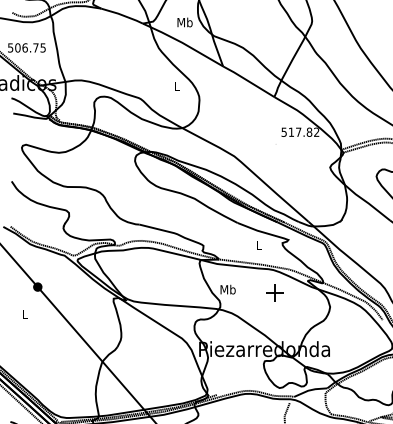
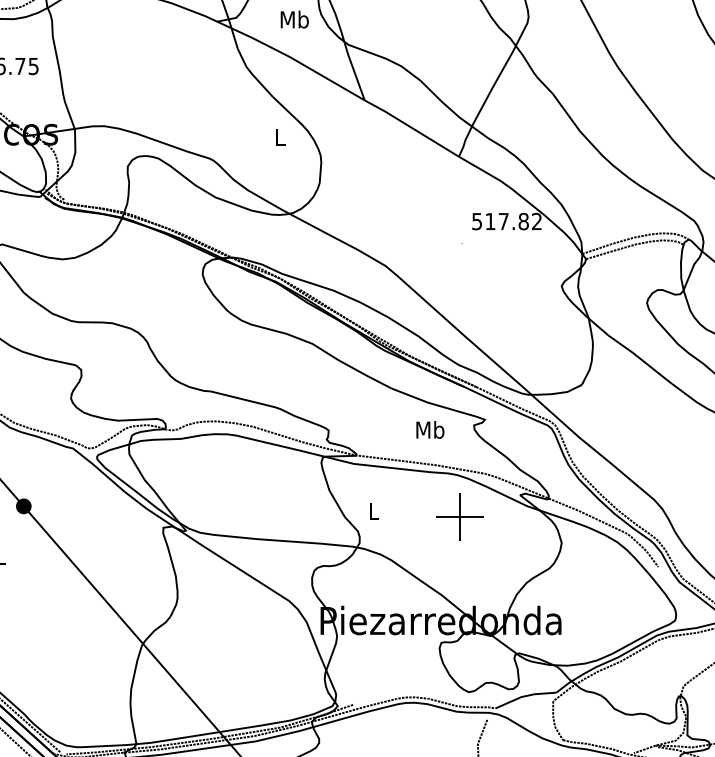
text: (258, 245) -> (429, 429), L -> Mb
text: (227, 289) -> (372, 510), Mb -> L
part: (274, 292) -> (459, 516), size x1.43

